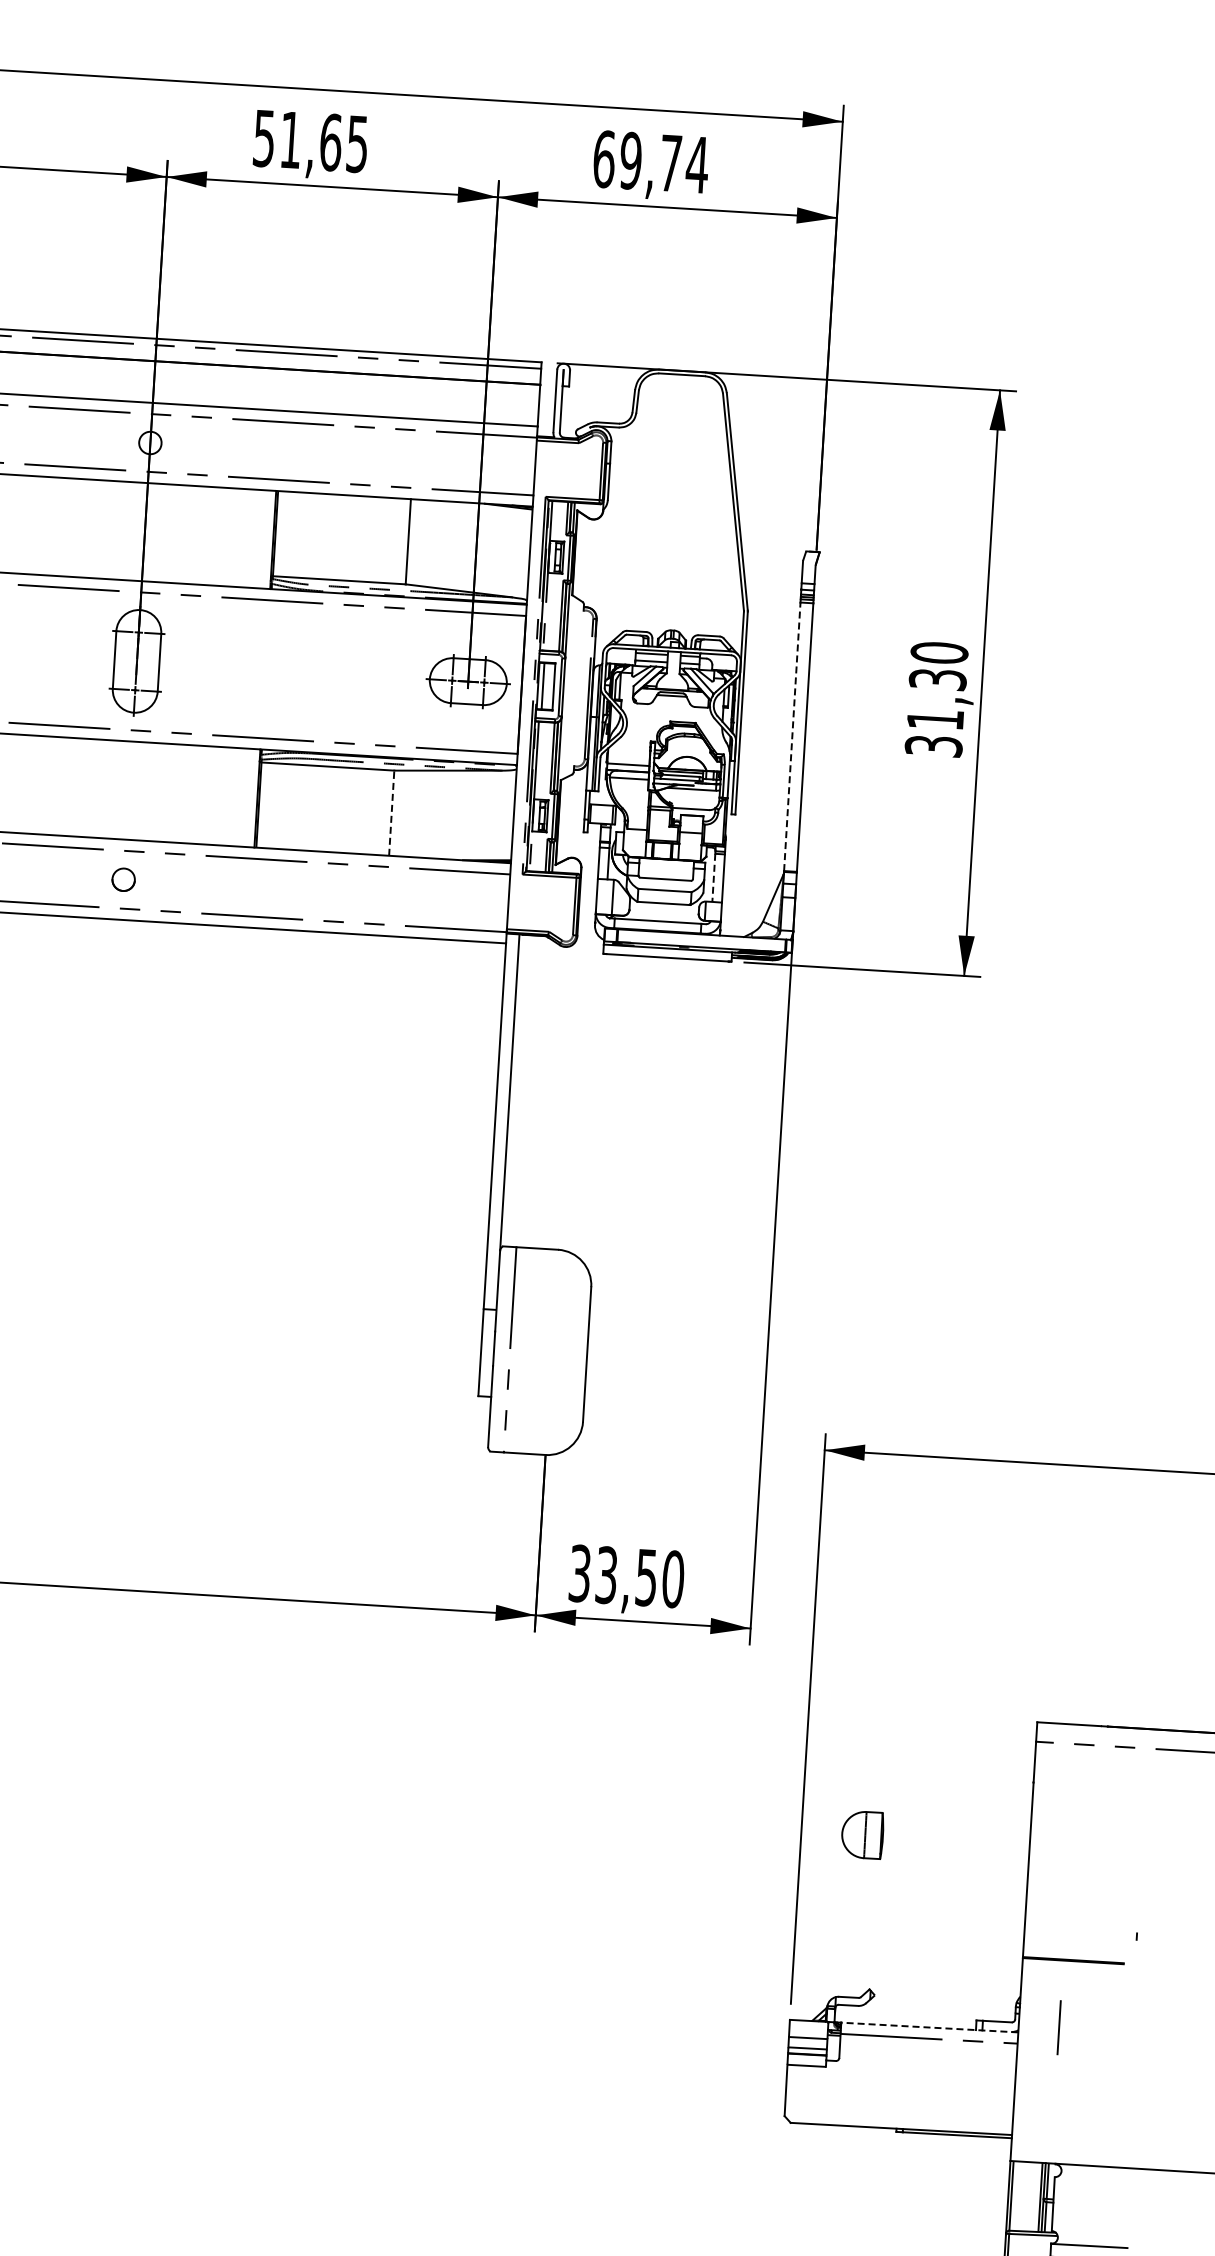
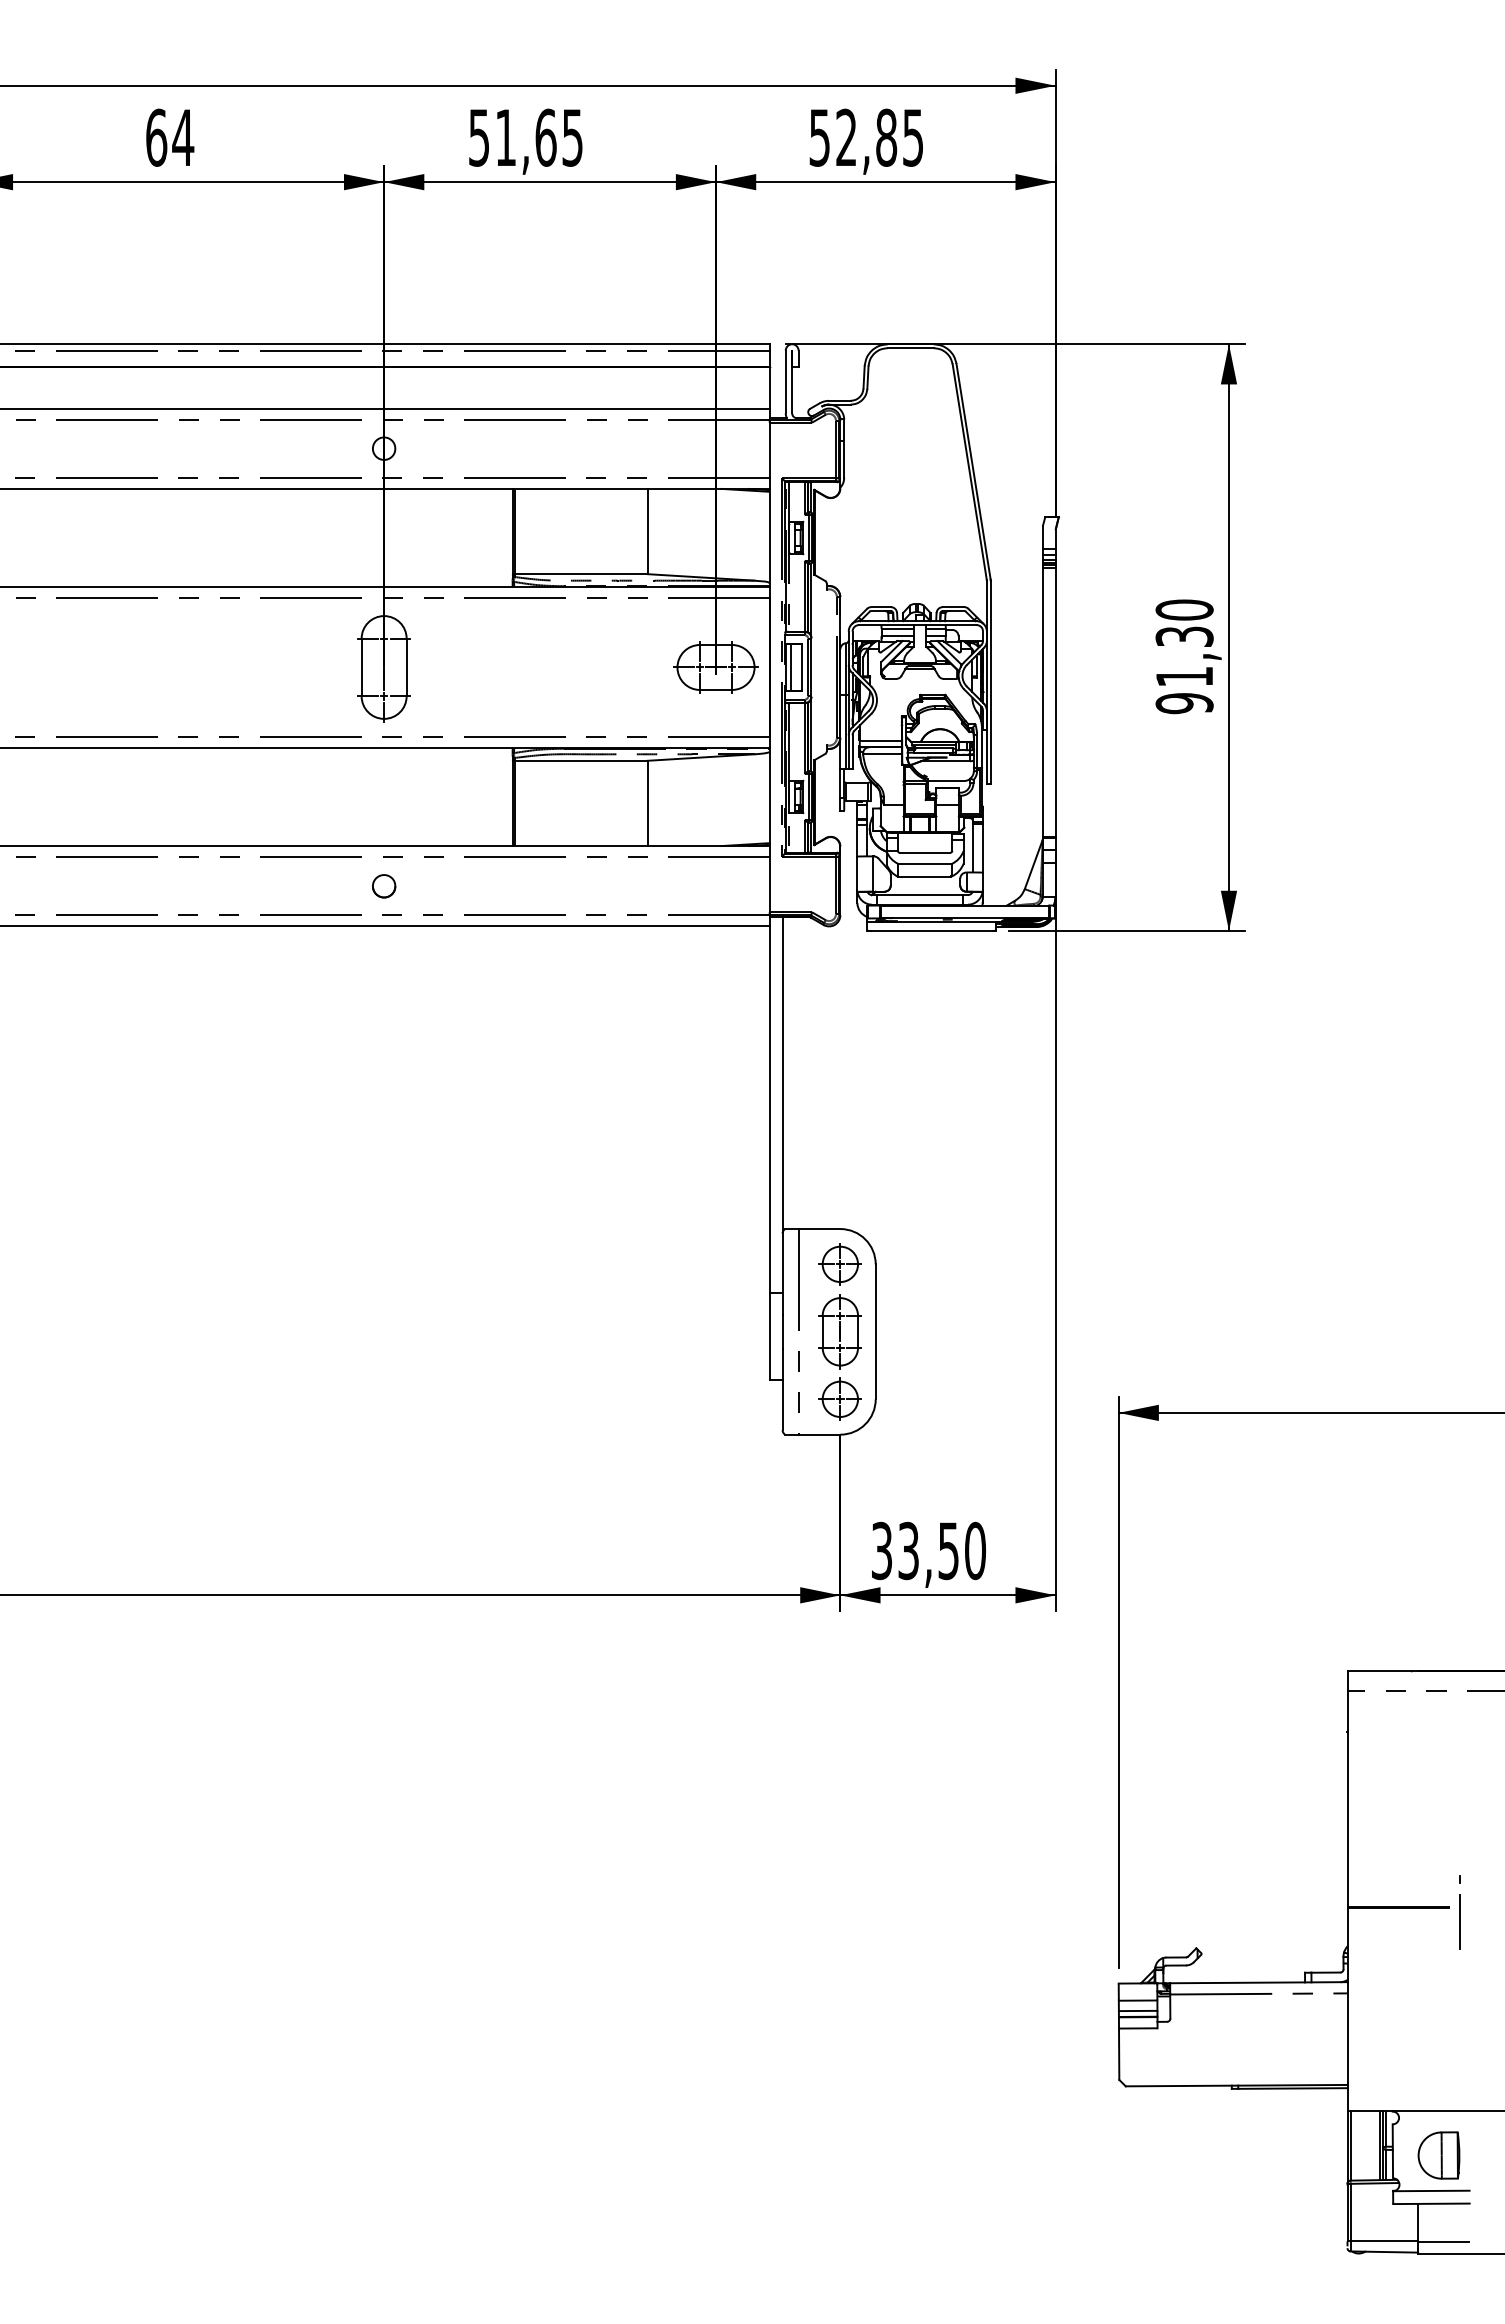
text: (650, 161) -> (866, 137), 69,74 -> 52,85
line: (792, 736) -> (1042, 702), dashed -> solid
text: (933, 746) -> (1184, 703), 31,30 -> 91,30
line: (391, 813) -> (647, 803), dashed -> solid
line: (714, 878) -> (973, 848), dashed -> solid
part: (551, 1351) -> (839, 1331), added
part: (862, 1834) -> (1438, 2155), moved
line: (929, 2027) -> (1258, 1982), dashed -> solid
line: (1058, 2027) -> (1459, 1921), moved

